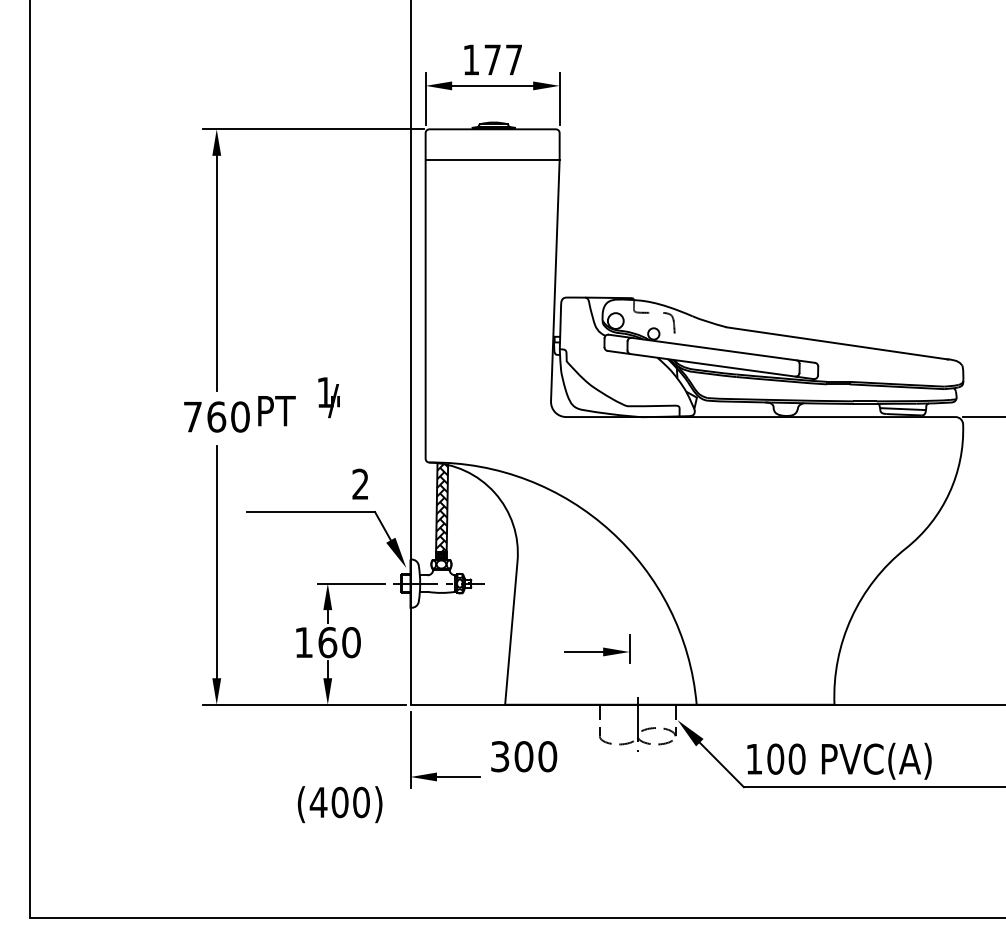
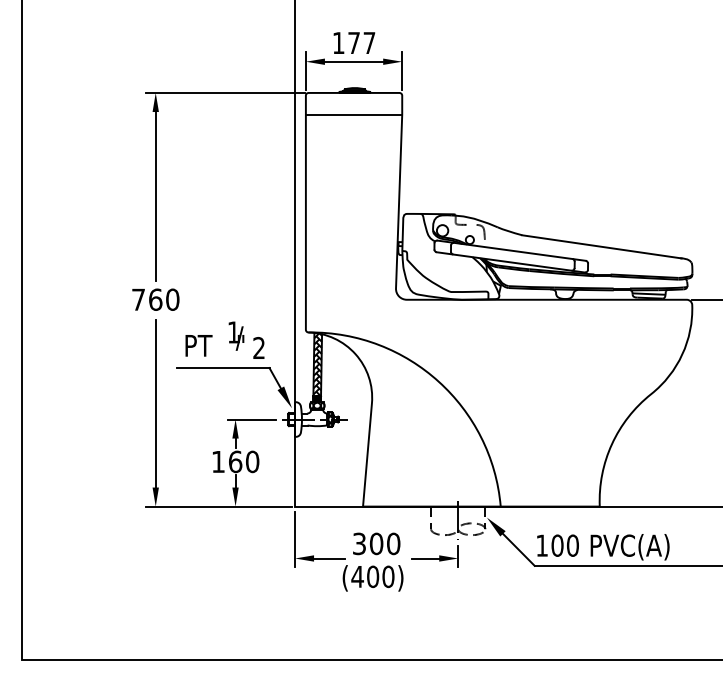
text: (298, 401) -> (214, 338), moved
part: (597, 648) -> (435, 555), moved
text: (339, 804) -> (372, 578), moved

